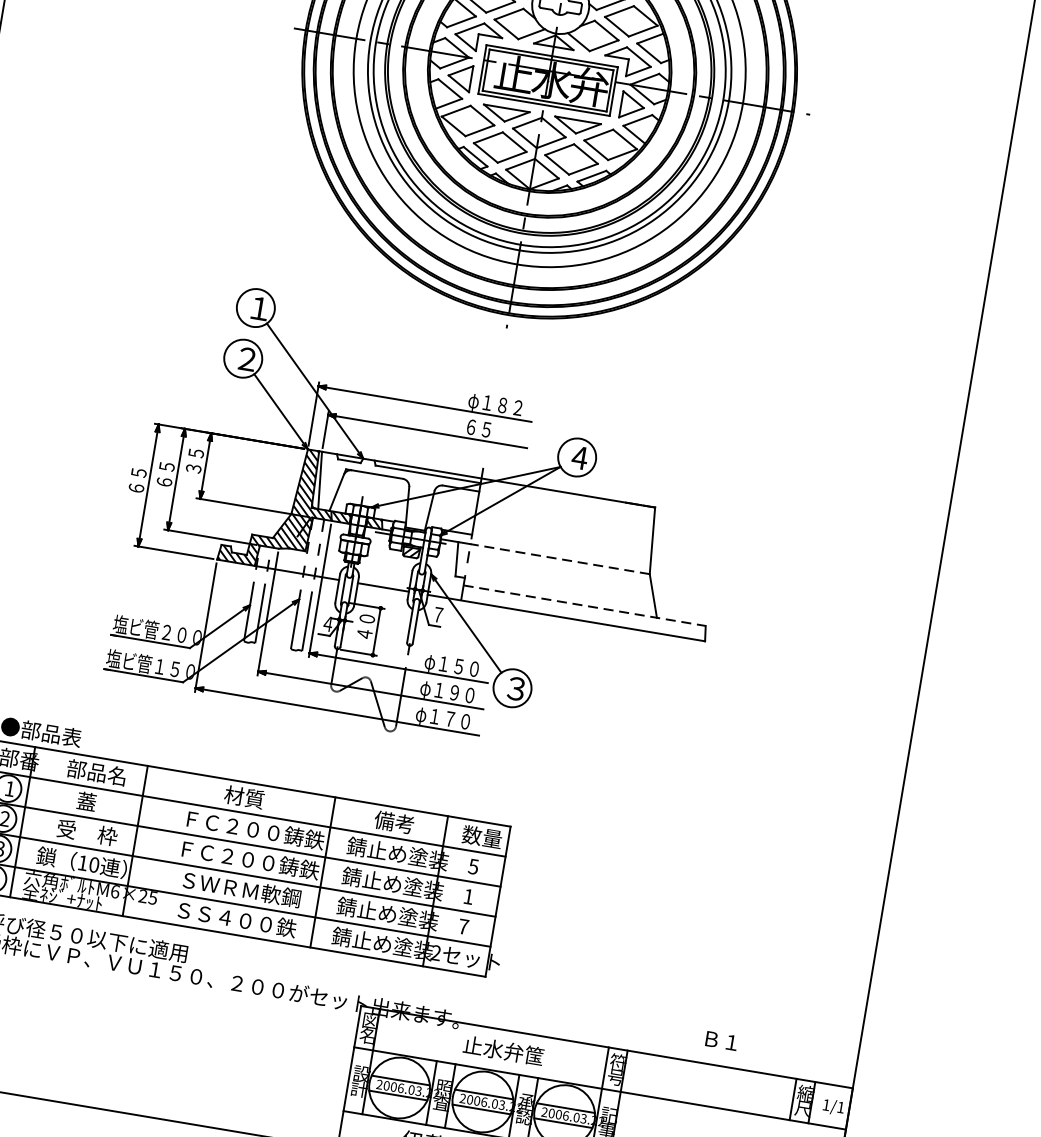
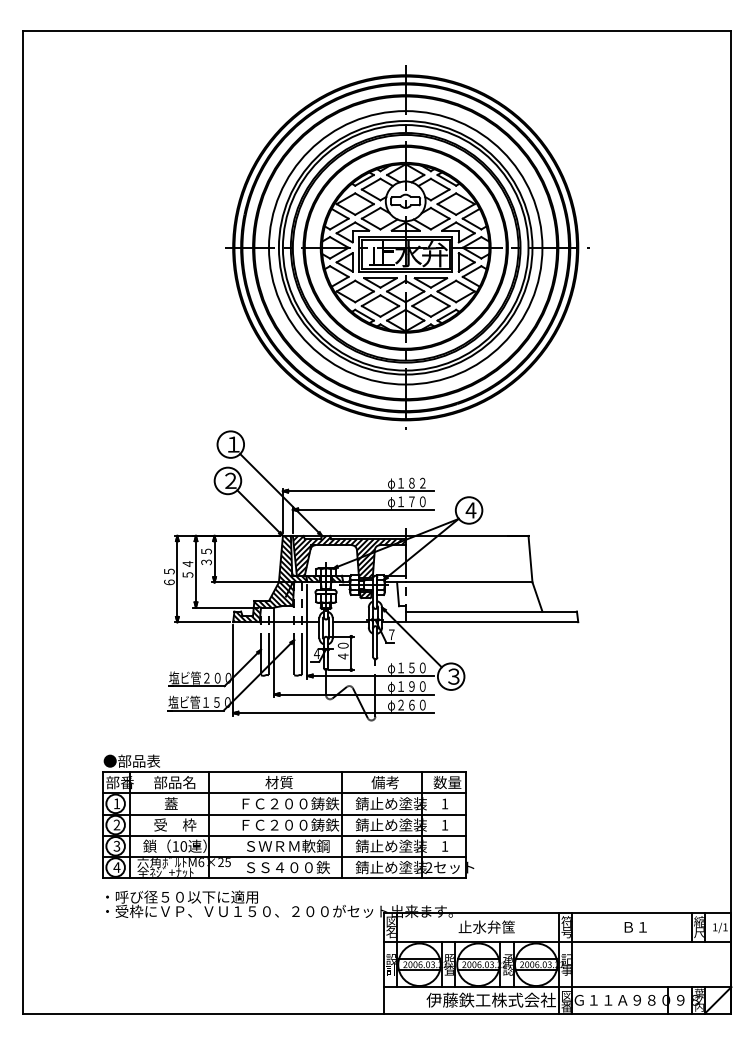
text: (490, 431) -> (406, 502), ６５ -> φ１７０
text: (165, 474) -> (187, 569), ６５ -> ５４
hatch: (397, 494) -> (349, 556), added
line: (559, 559) -> (468, 582), dashed -> solid
line: (584, 605) -> (491, 611), dashed -> solid
text: (442, 717) -> (406, 704), φ１７０ -> φ２６０
text: (473, 865) -> (444, 803), 5 -> 1
text: (462, 926) -> (444, 846), 7 -> 1
text: (721, 1041) -> (635, 927), moved

